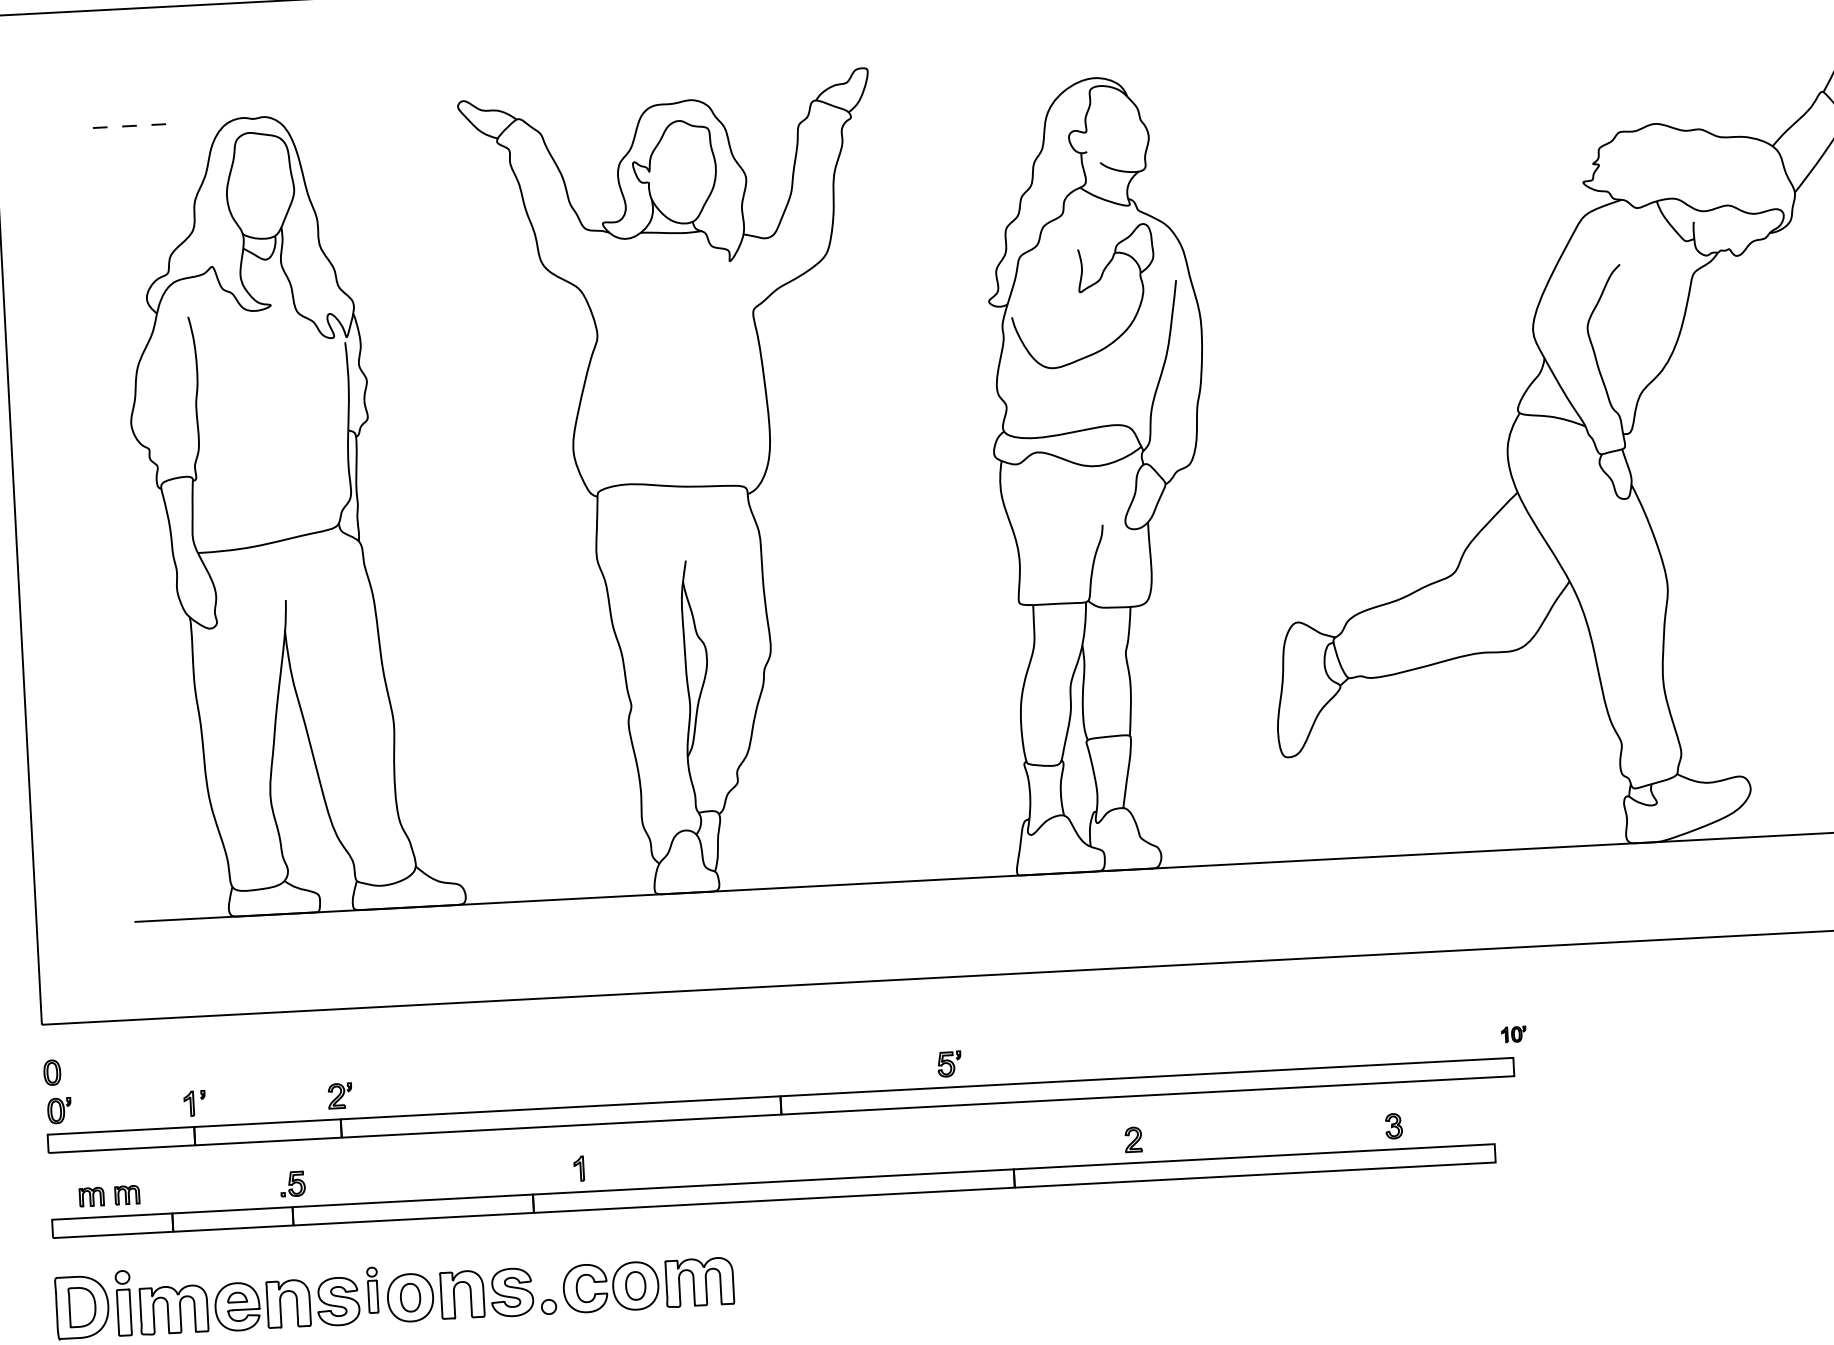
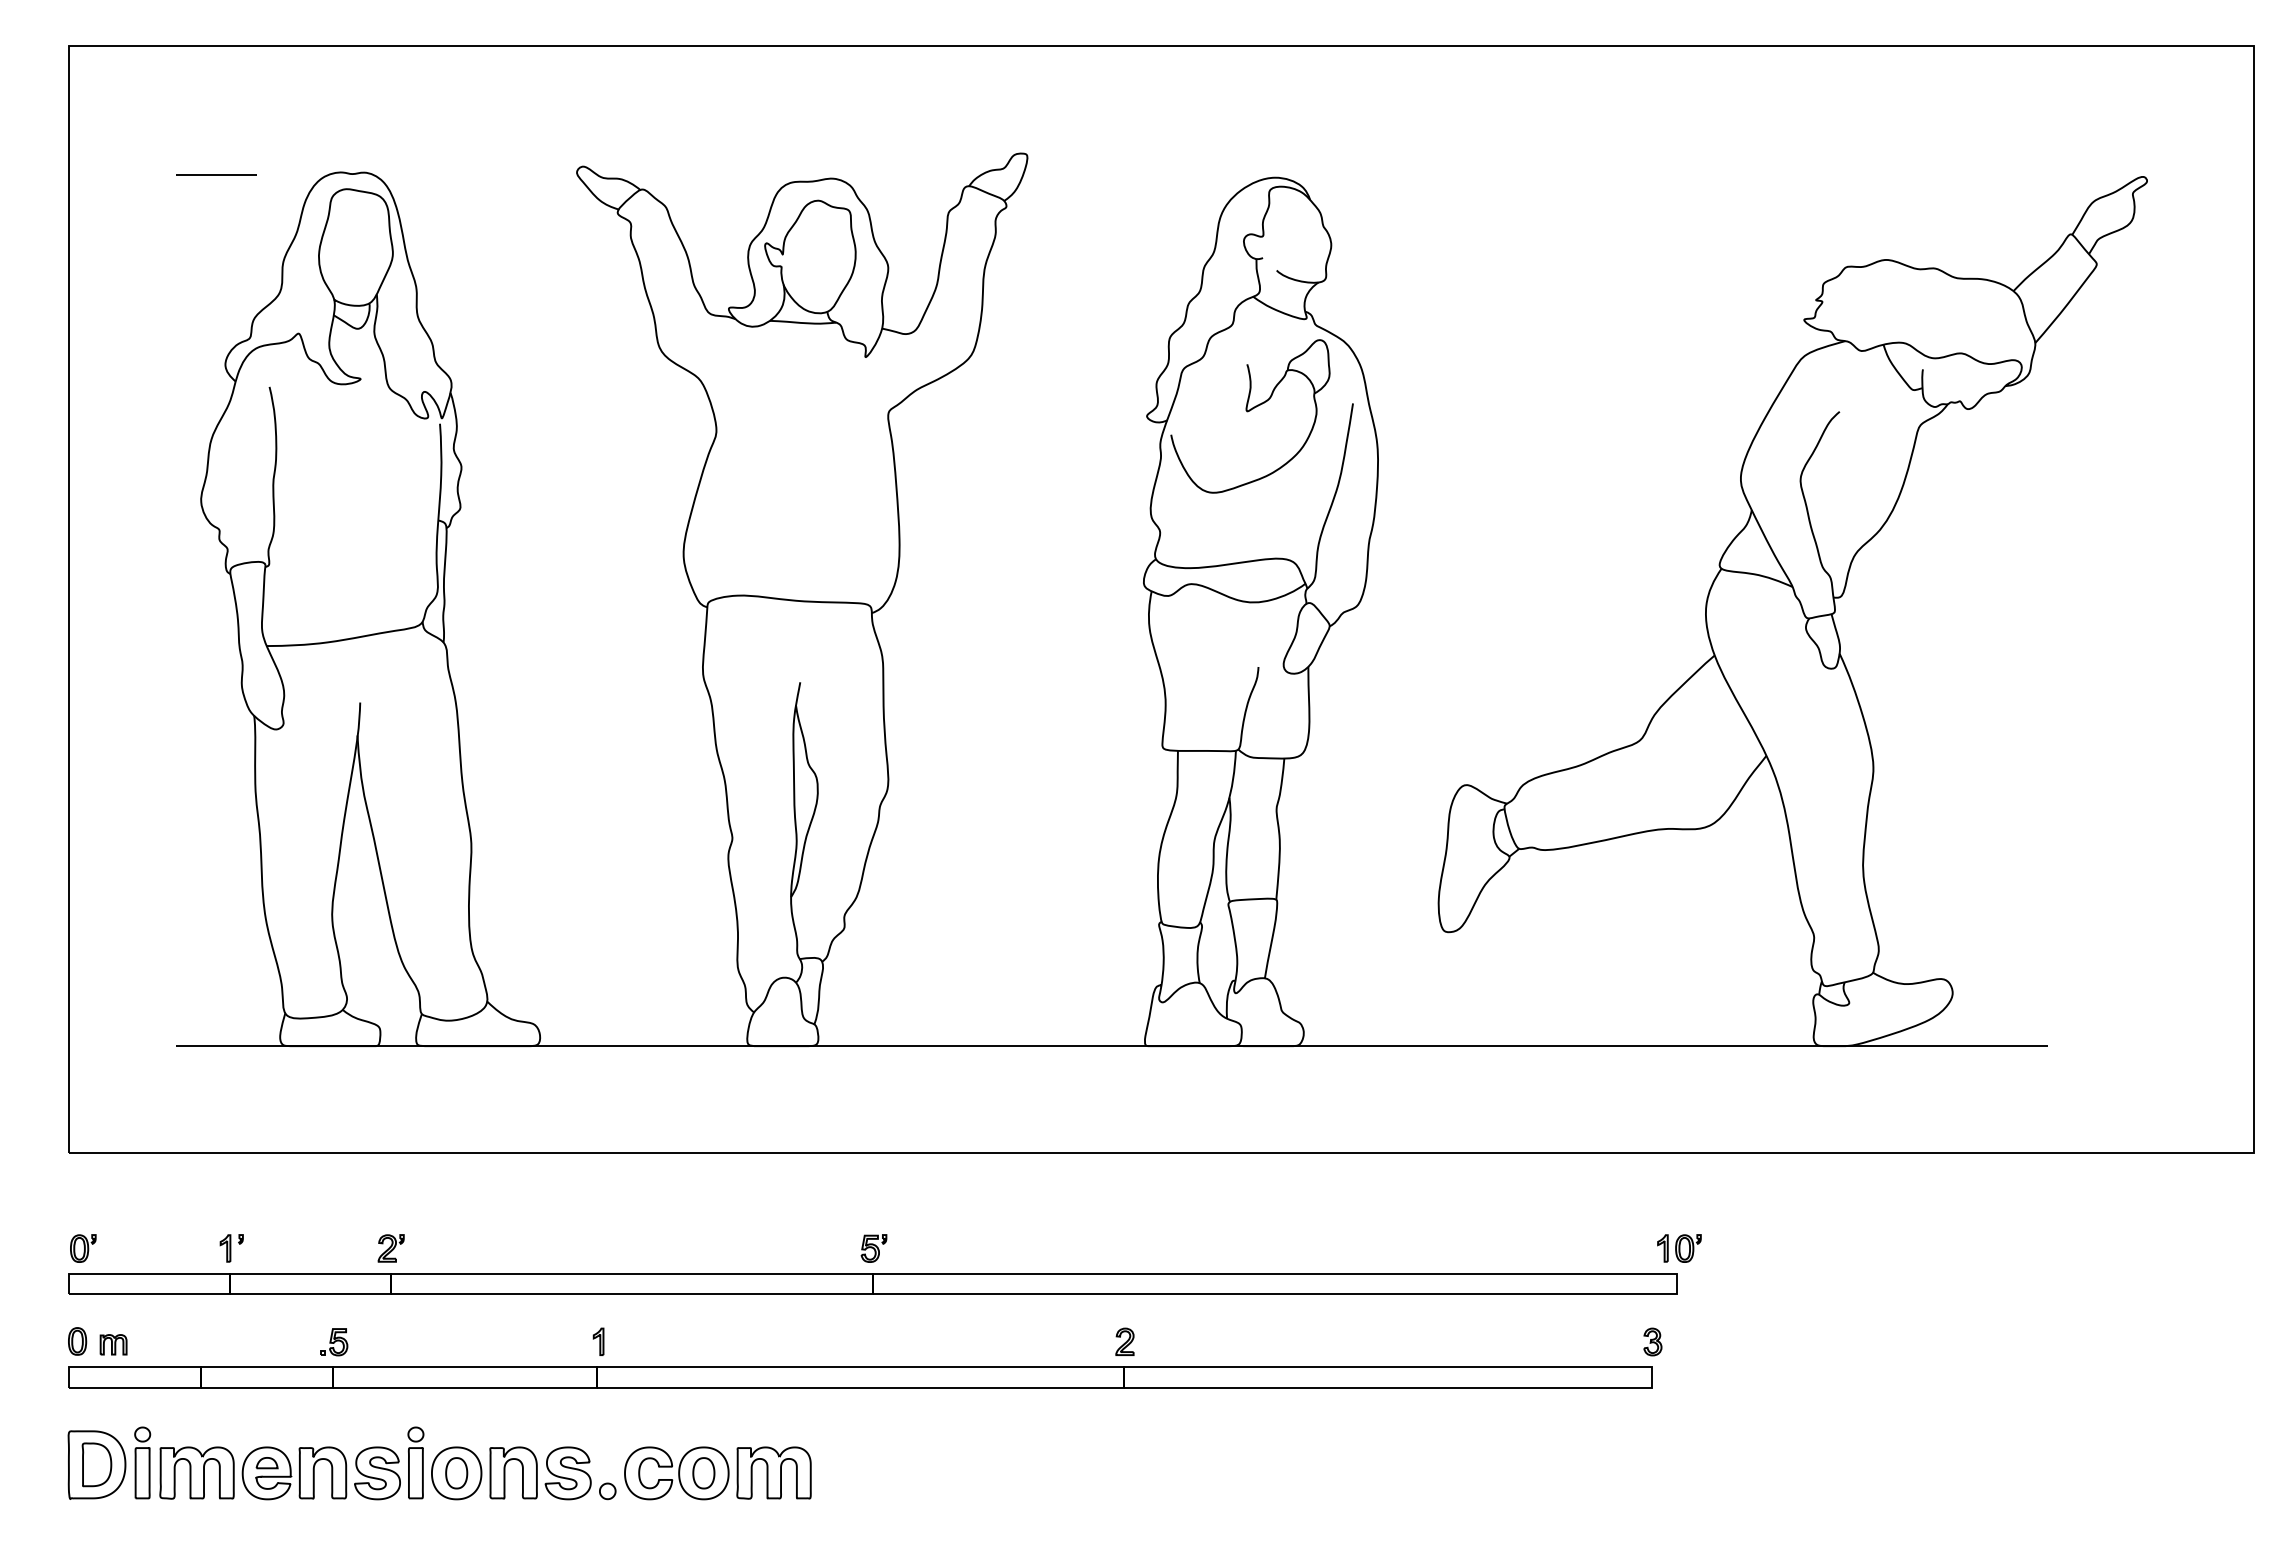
line: (129, 125) -> (216, 174), dashed -> solid
part: (1513, 1034) -> (1679, 1248), size x1.67
part: (949, 1064) -> (873, 1248), moved
part: (52, 1072) -> (77, 1341), moved
part: (1393, 1125) -> (1652, 1341), moved
part: (1132, 1139) -> (1124, 1341), moved
part: (579, 1168) -> (598, 1341), moved
part: (127, 1194) -> (152, 1344), removed
part: (372, 1289) -> (415, 1462), size x1.43

